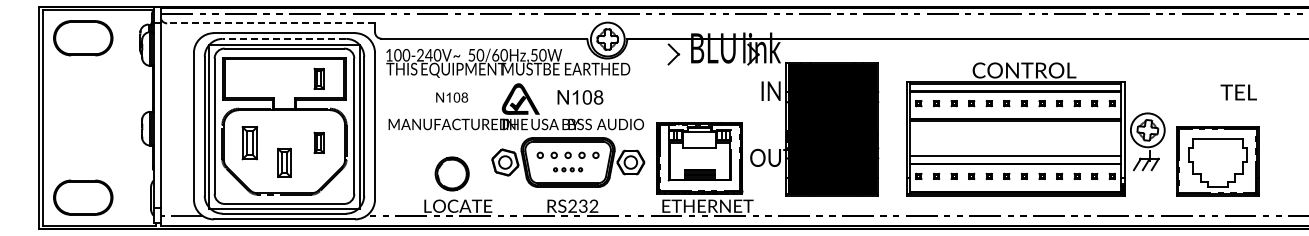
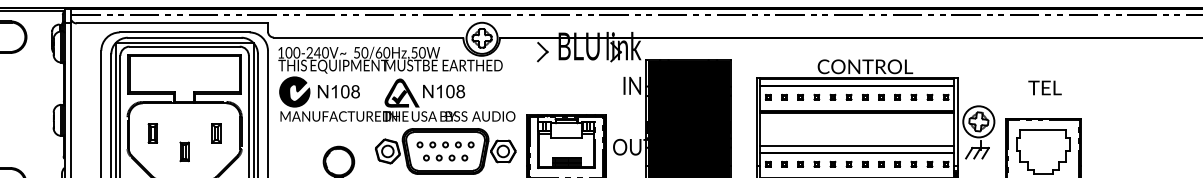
line: (271, 23) -> (172, 23), dashed -> solid
line: (284, 38) -> (184, 37), dashed -> solid
part: (318, 78) -> (215, 74), removed
text: (1238, 92) -> (1044, 87), moved
fill: (404, 97) -> (295, 91), added
part: (451, 97) -> (338, 91), size x1.43
part: (580, 97) -> (444, 91), moved
part: (249, 142) -> (152, 133), size x0.62
part: (284, 162) -> (184, 151), size x0.71
part: (567, 169) -> (445, 157), size x1.67

